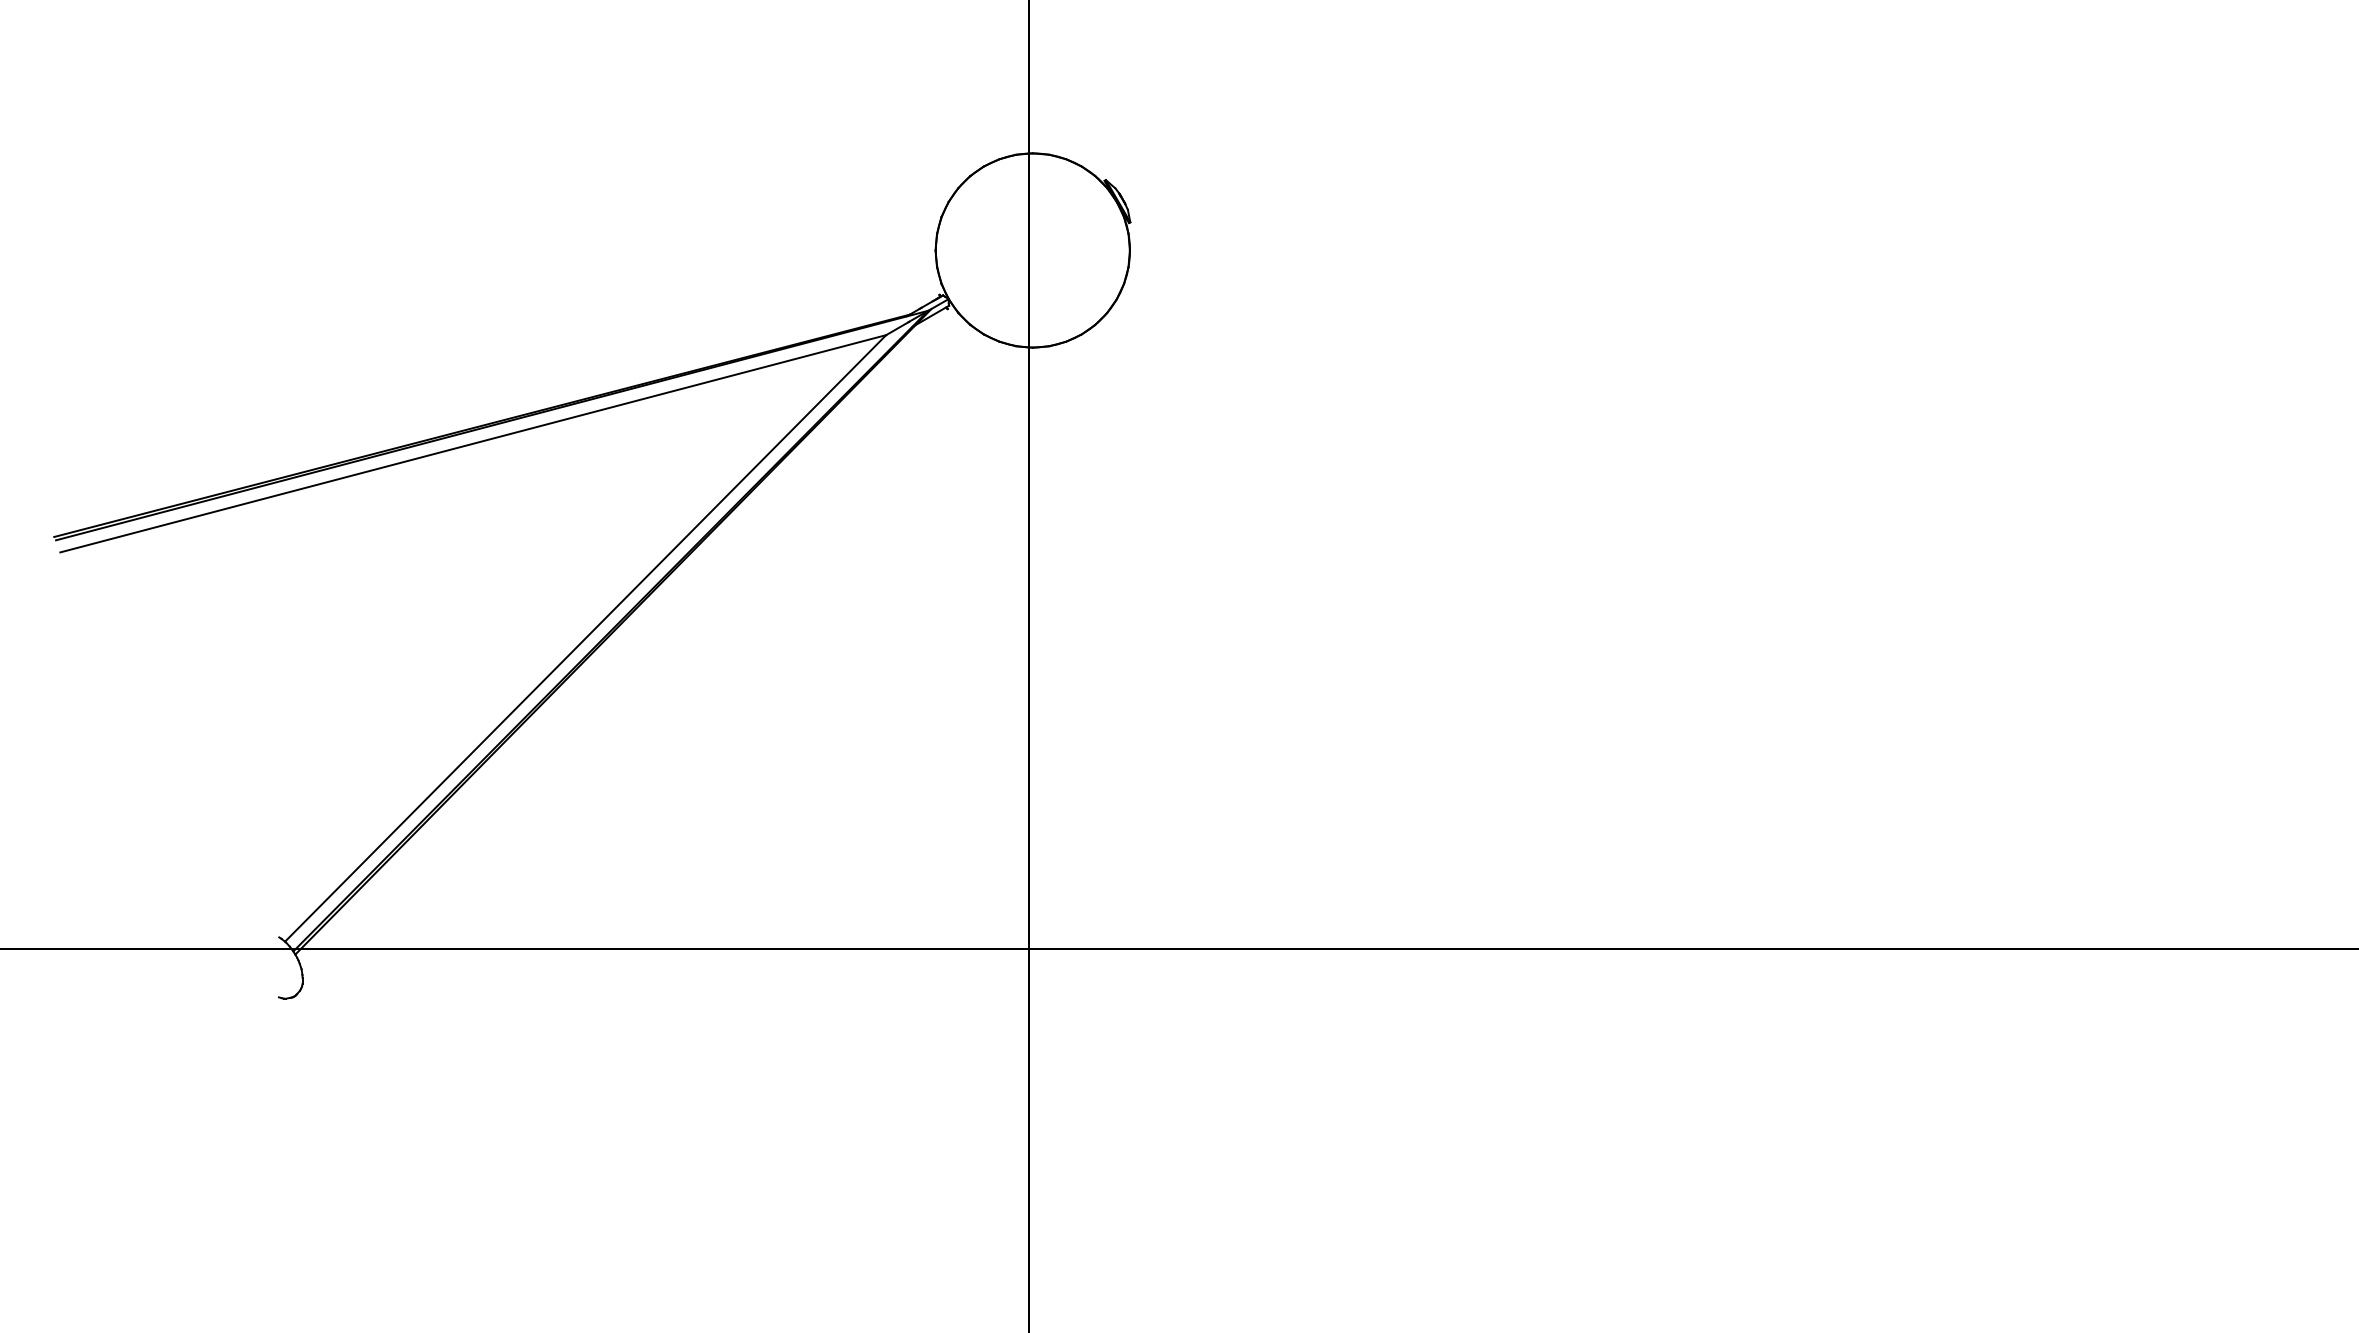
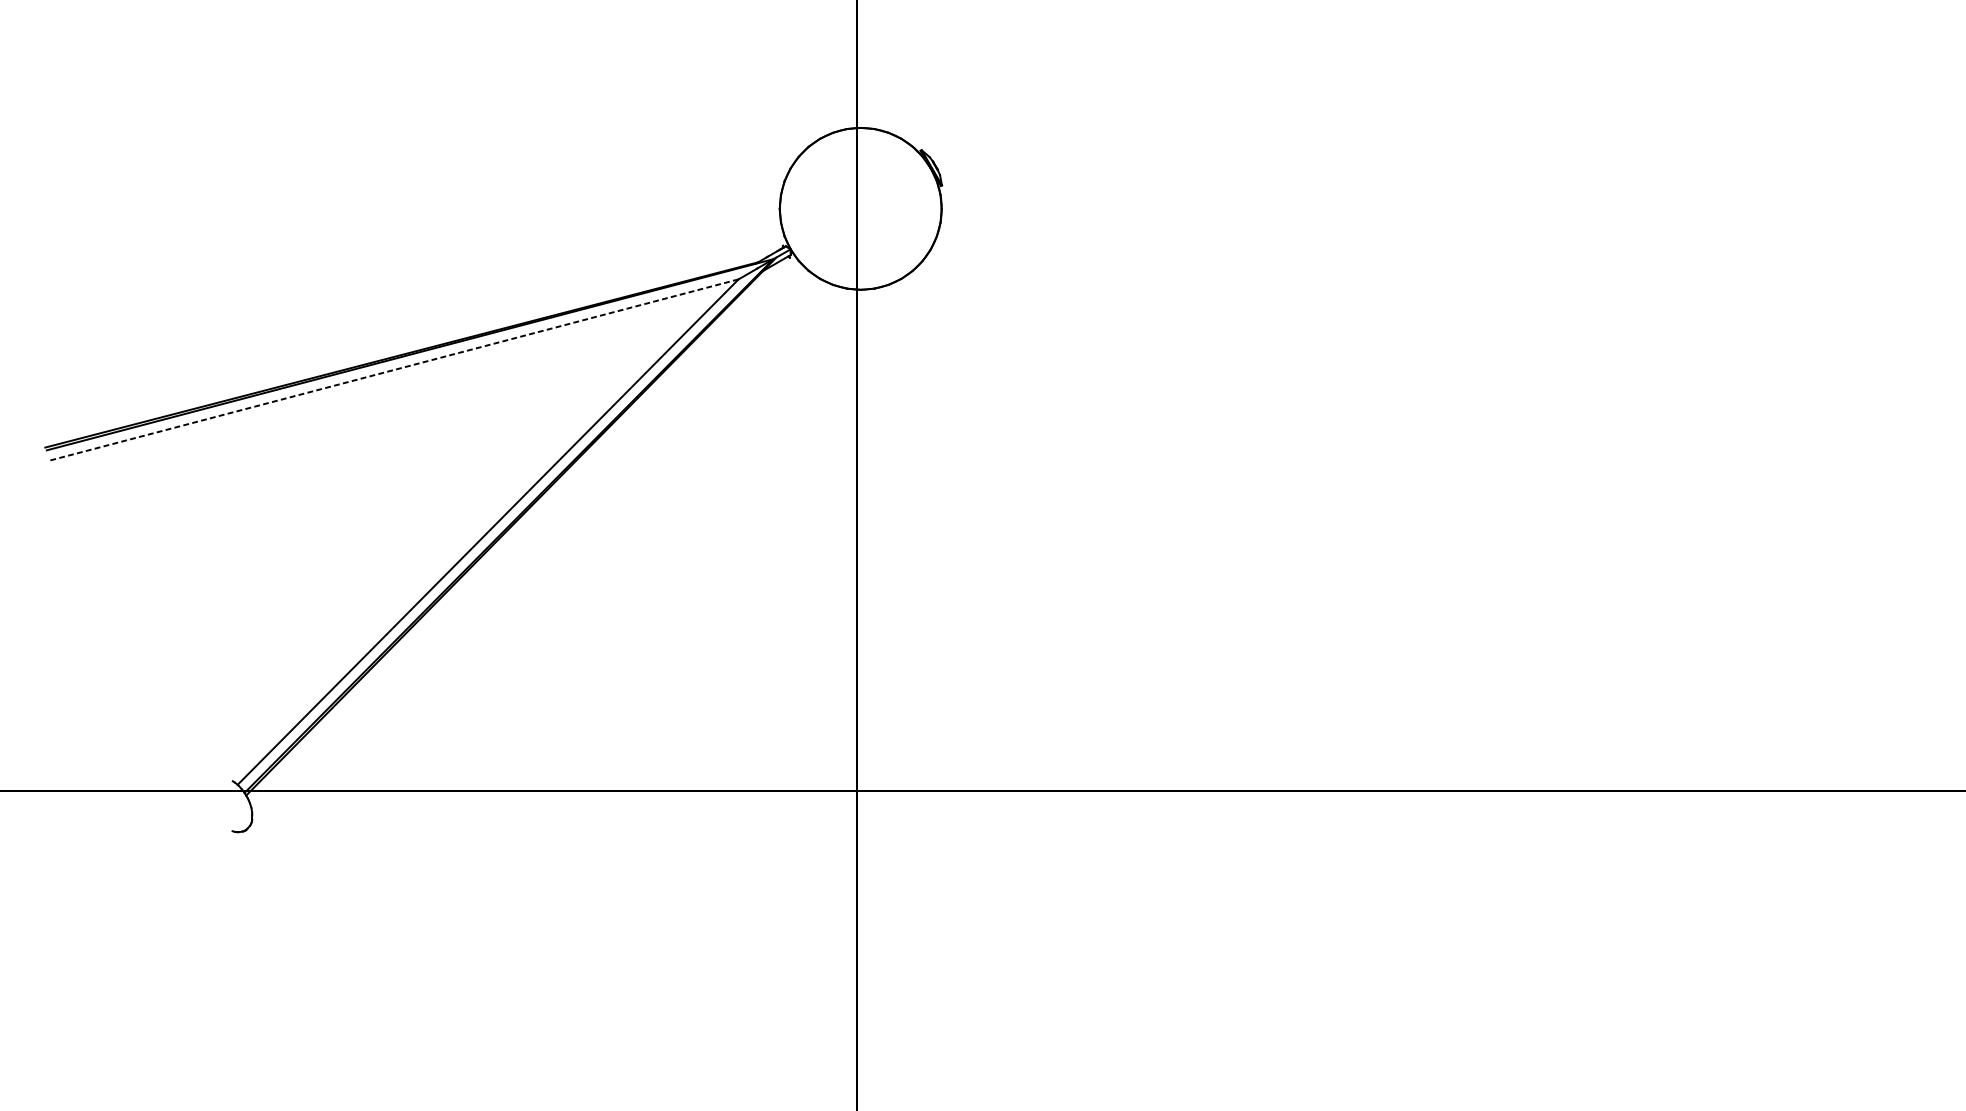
line: (473, 443) -> (394, 369), solid -> dashed

